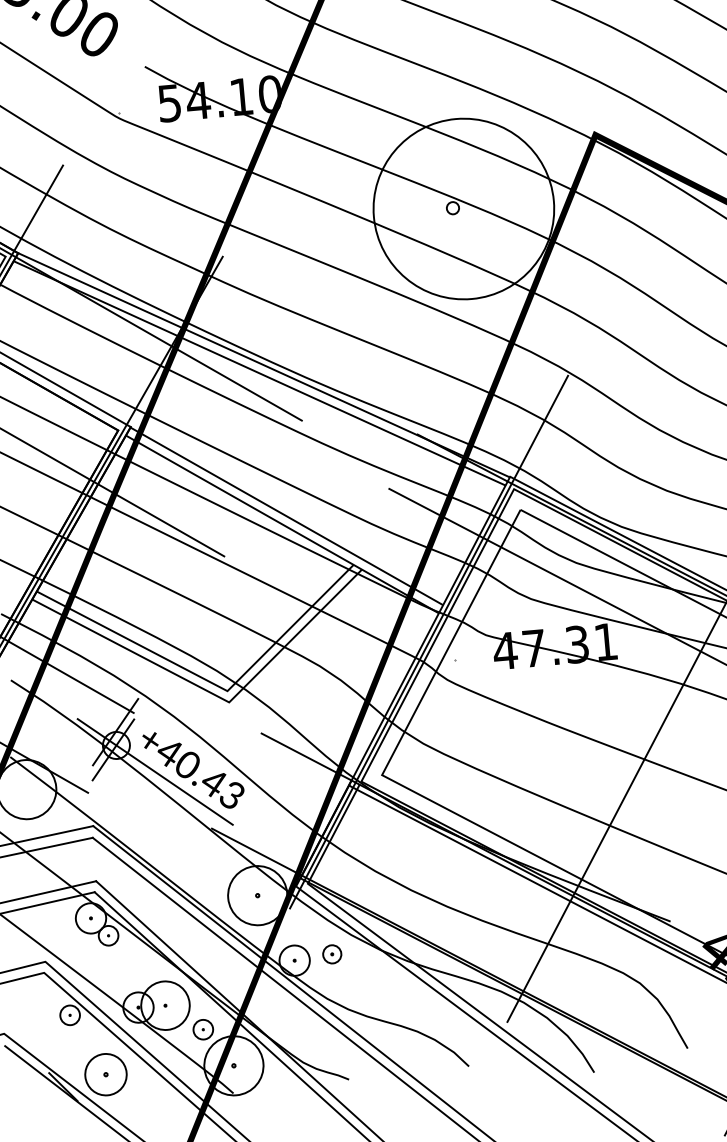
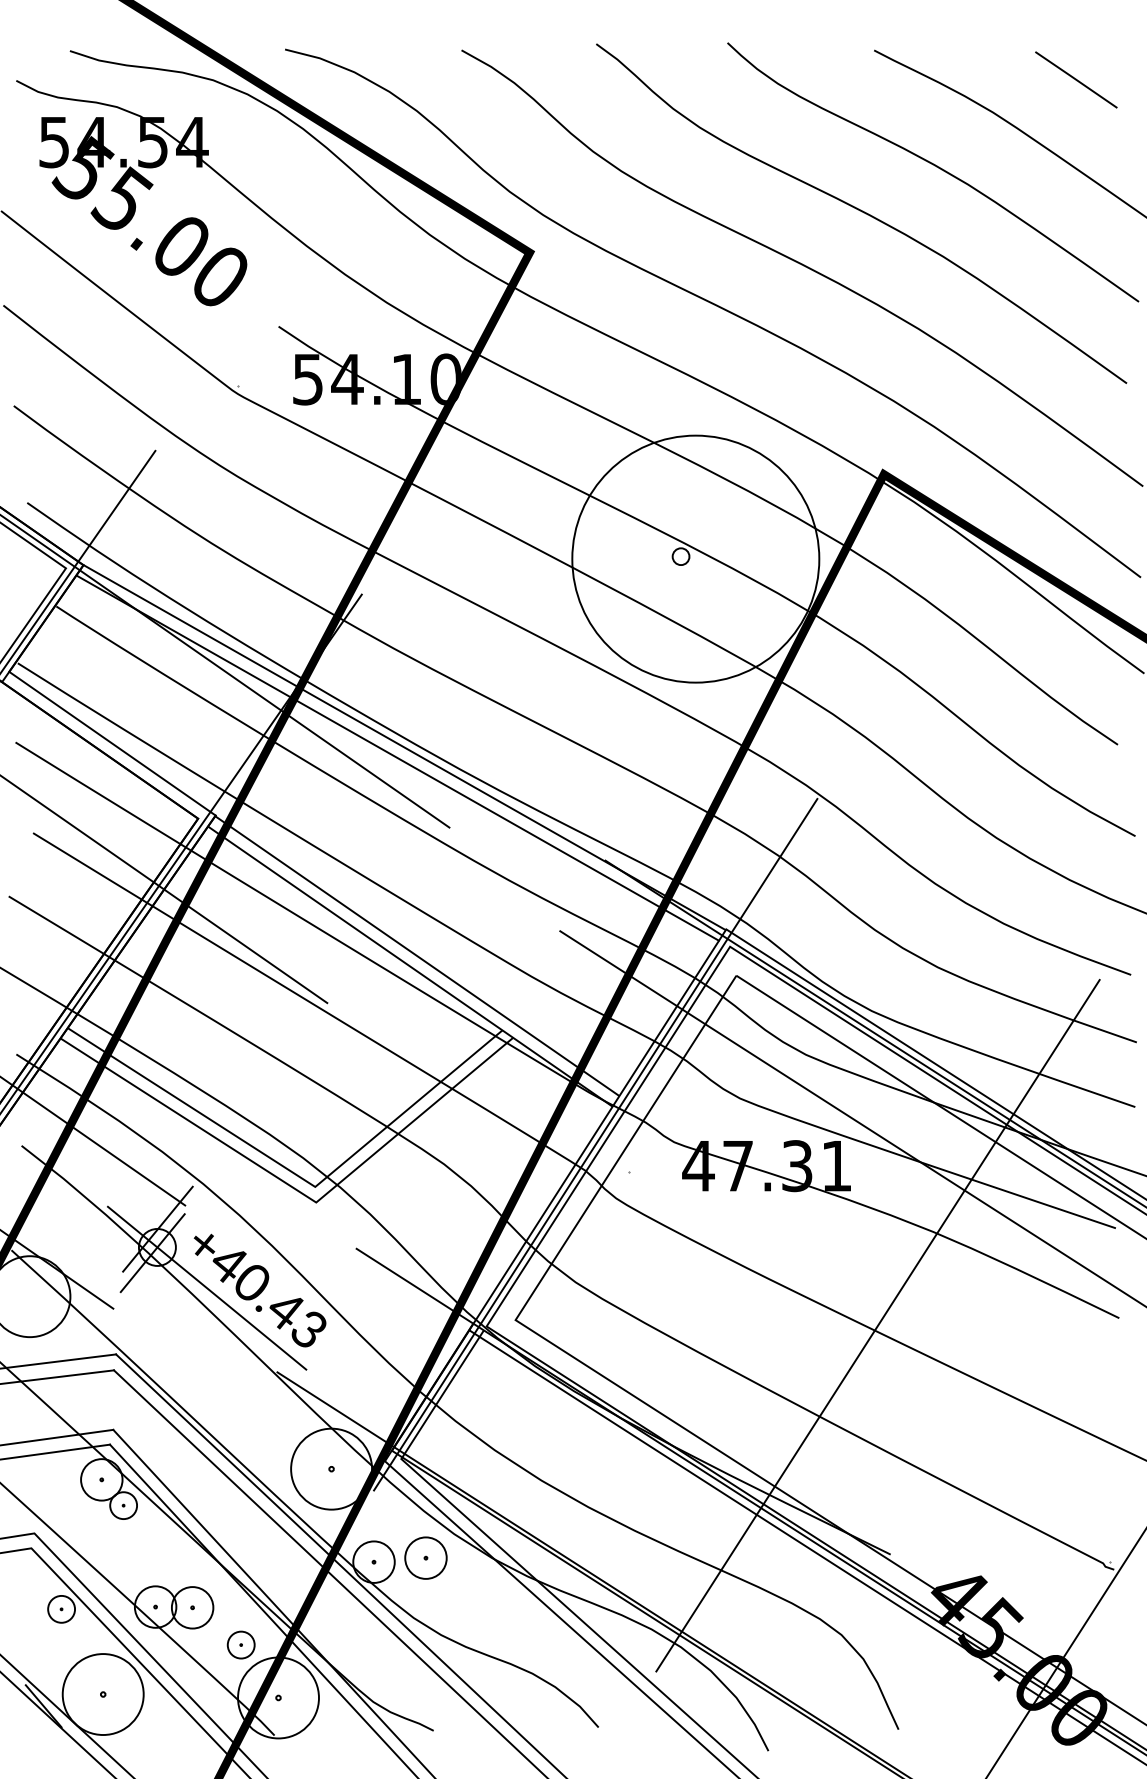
circle: (331, 953) -> (425, 1557), size x1.67
circle: (165, 1005) -> (192, 1607), size x0.62
circle: (105, 1074) -> (102, 1694), size x1.43

